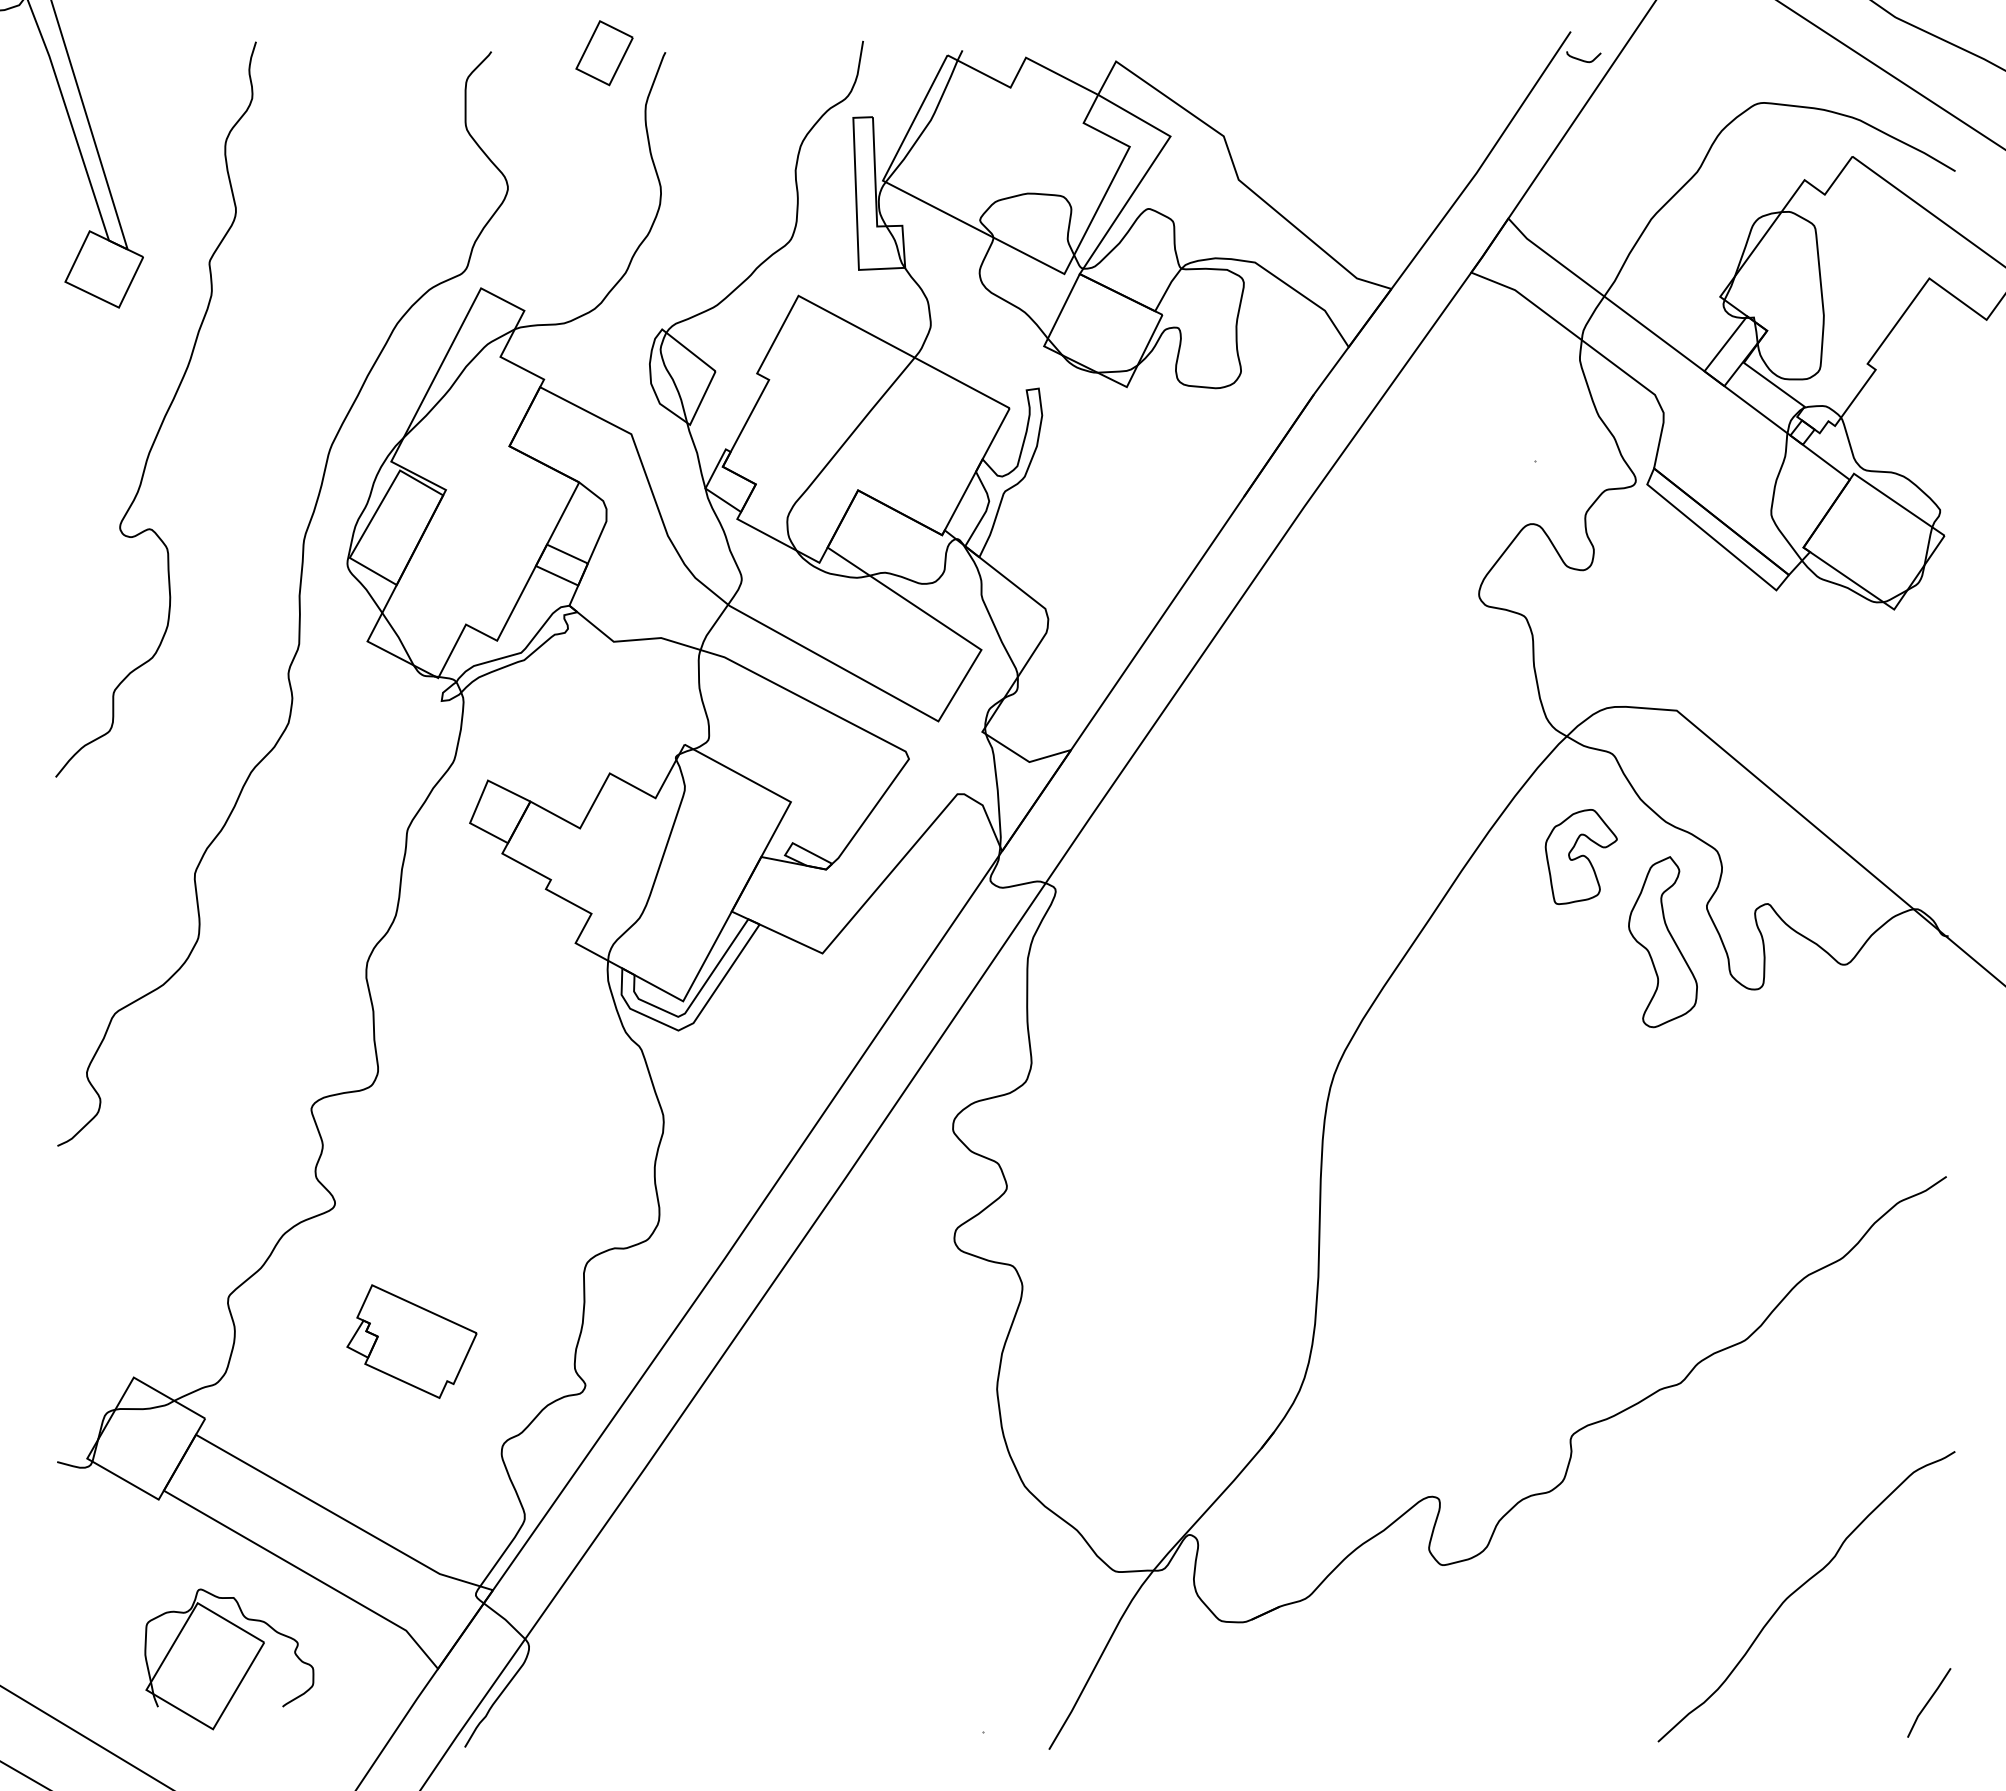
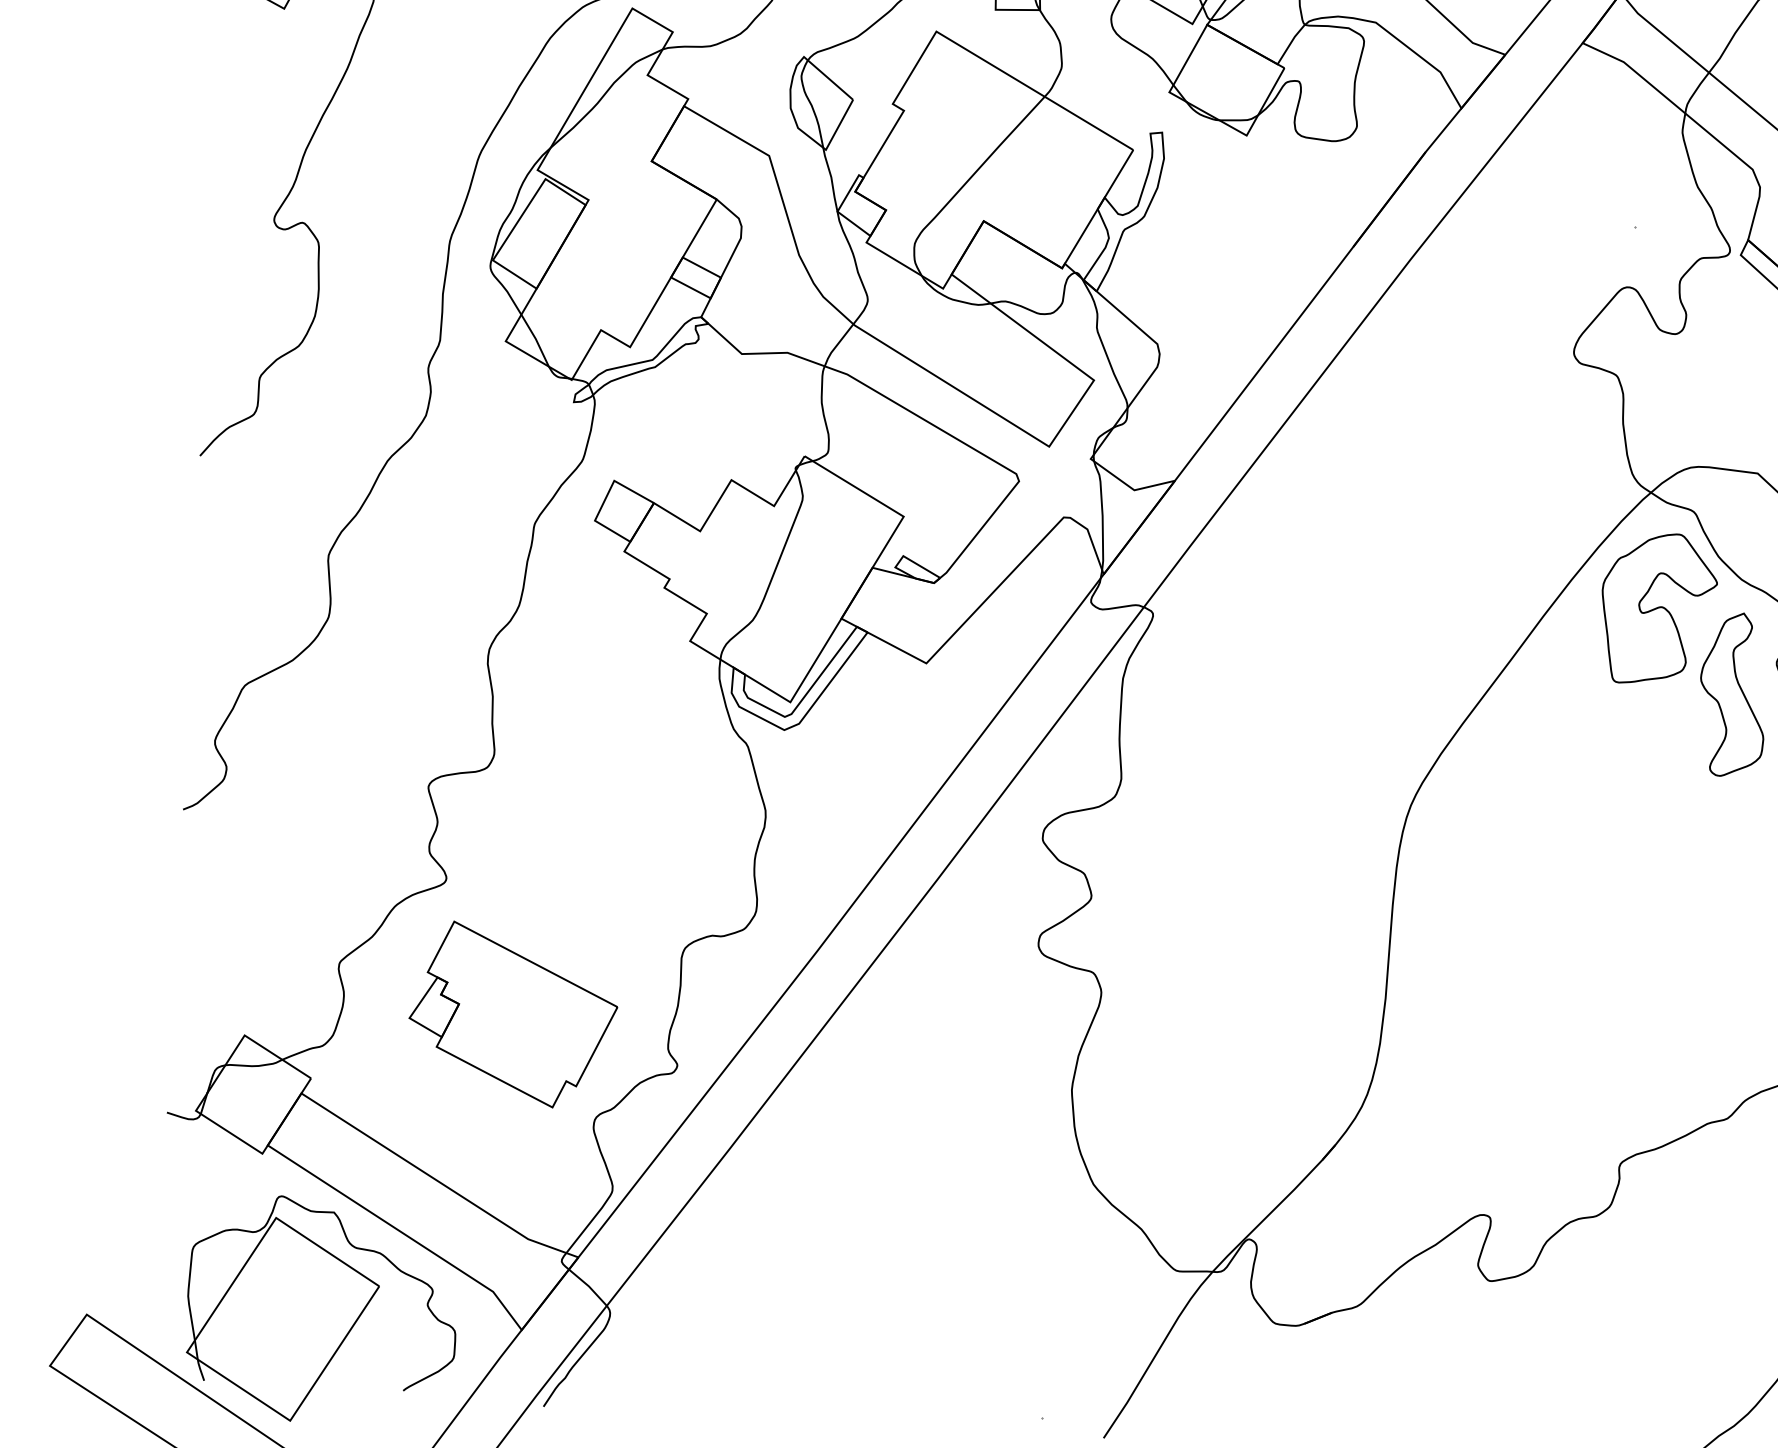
part: (1581, 856) -> (1659, 608), size x1.67
part: (411, 1341) -> (512, 1014), size x1.67
part: (229, 1659) -> (322, 1310), size x1.67

